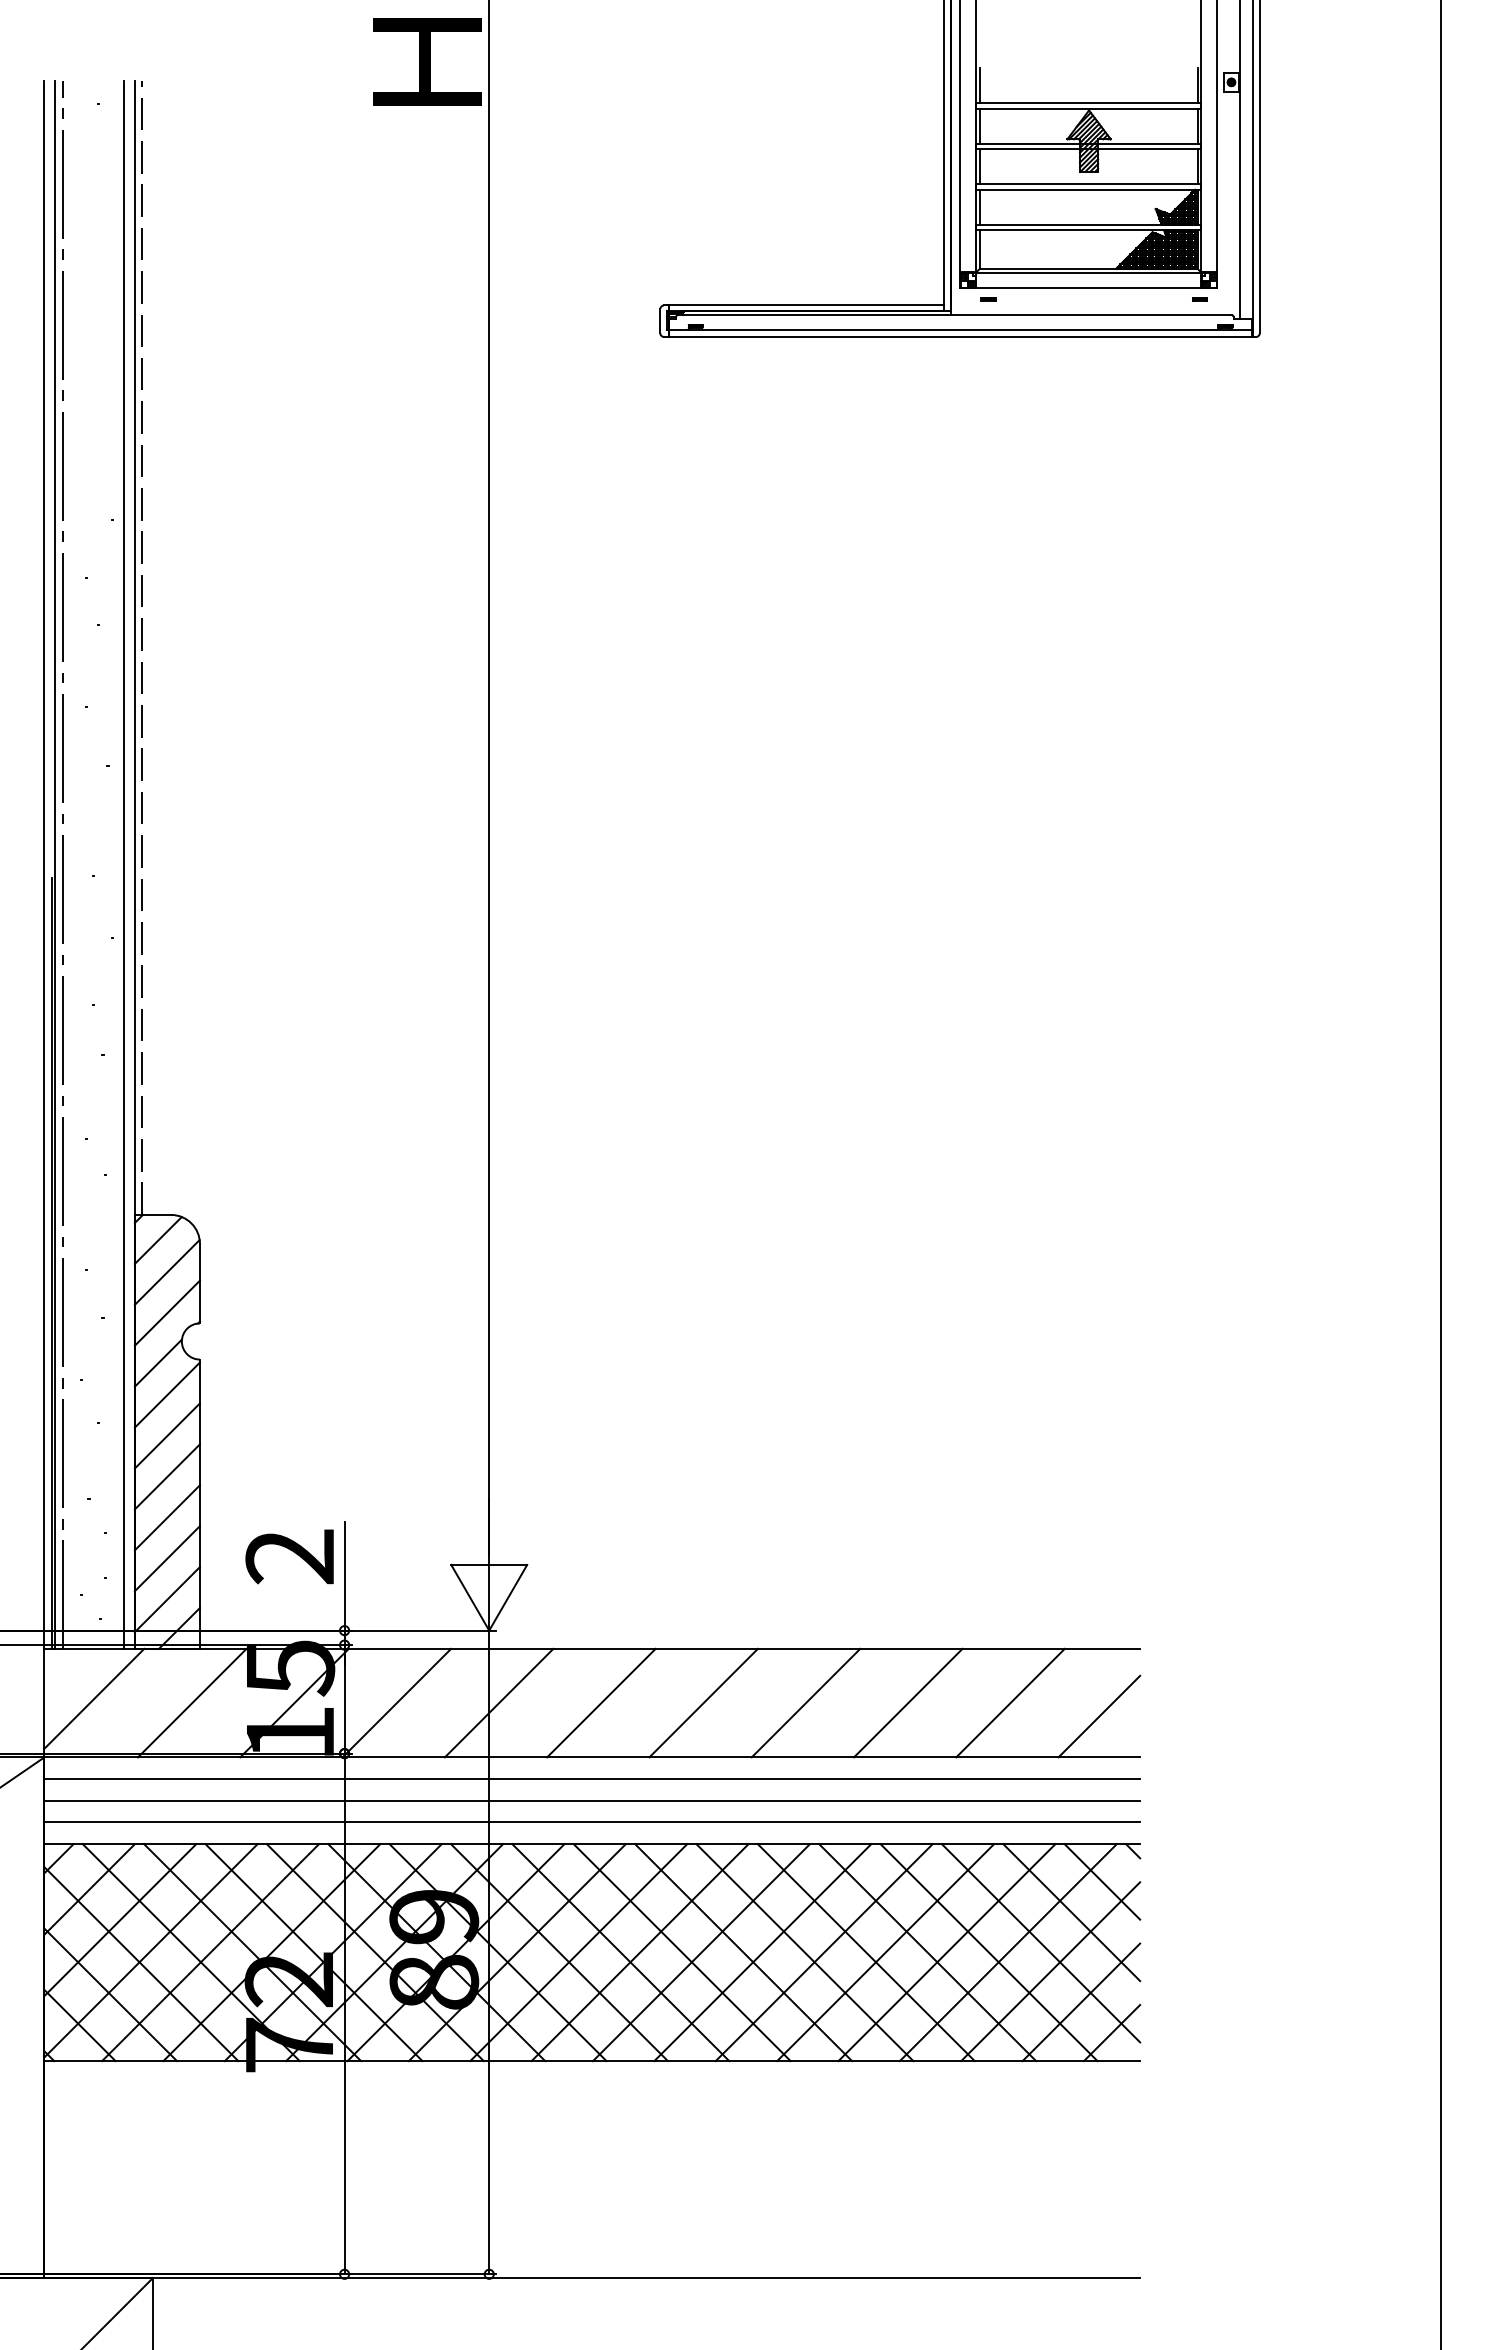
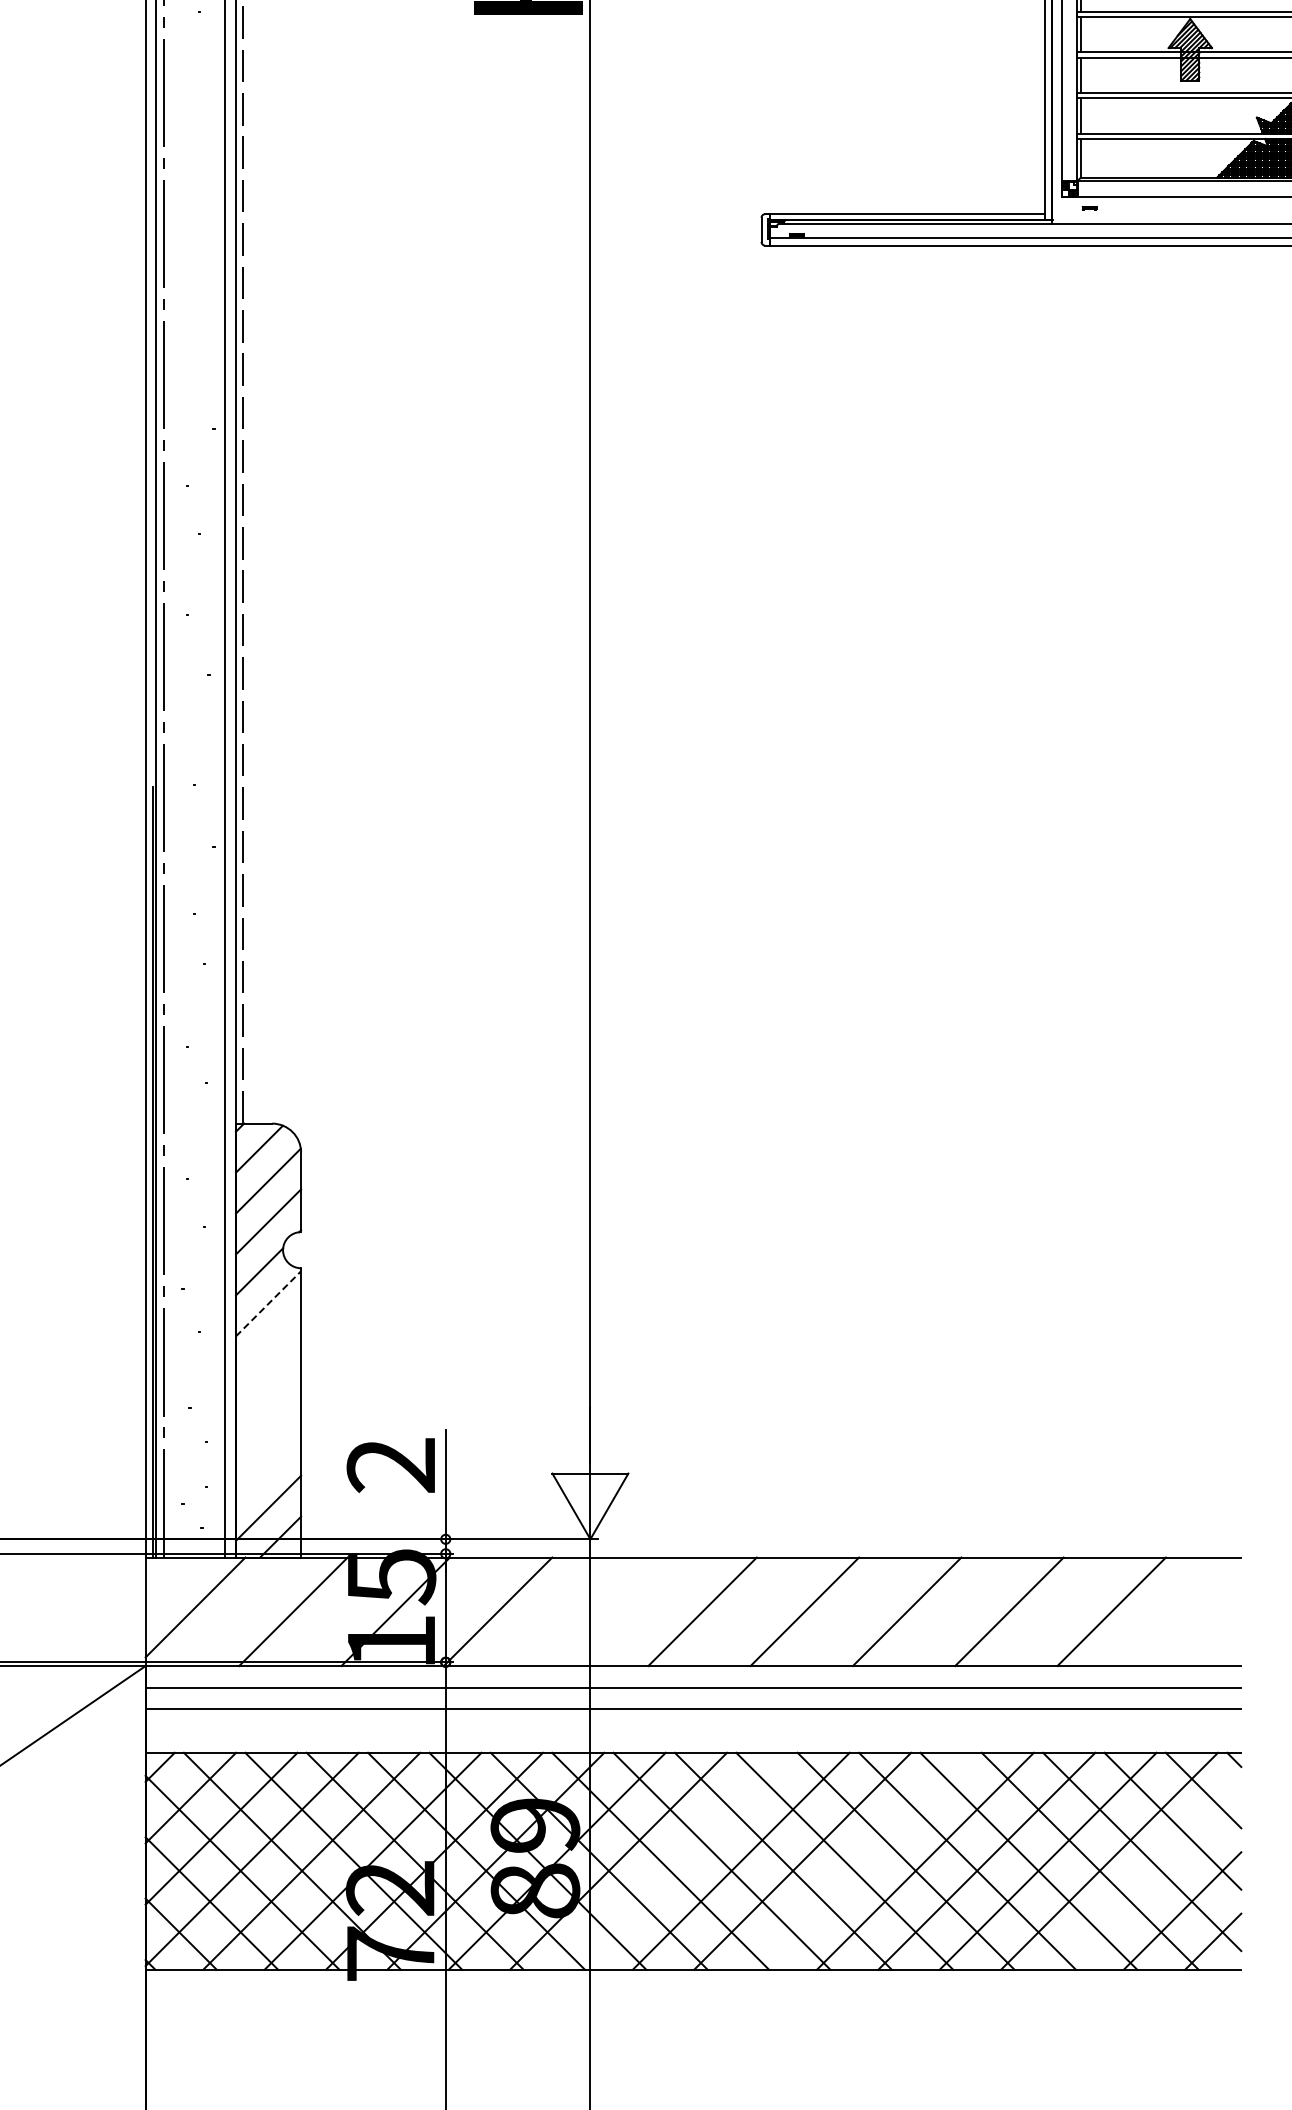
line: (167, 1394) -> (268, 1303), solid -> dashed
line: (166, 1435) -> (267, 1344), removed
line: (166, 1476) -> (267, 1385), removed
line: (166, 1517) -> (267, 1426), removed
line: (166, 1558) -> (267, 1467), removed
line: (498, 1702) -> (599, 1611), removed
line: (1099, 1716) -> (1200, 1625), removed
line: (592, 1822) -> (693, 1731), removed
line: (578, 1952) -> (679, 1861), removed
line: (762, 1952) -> (863, 1861), removed
line: (1050, 1971) -> (1151, 1880), removed

